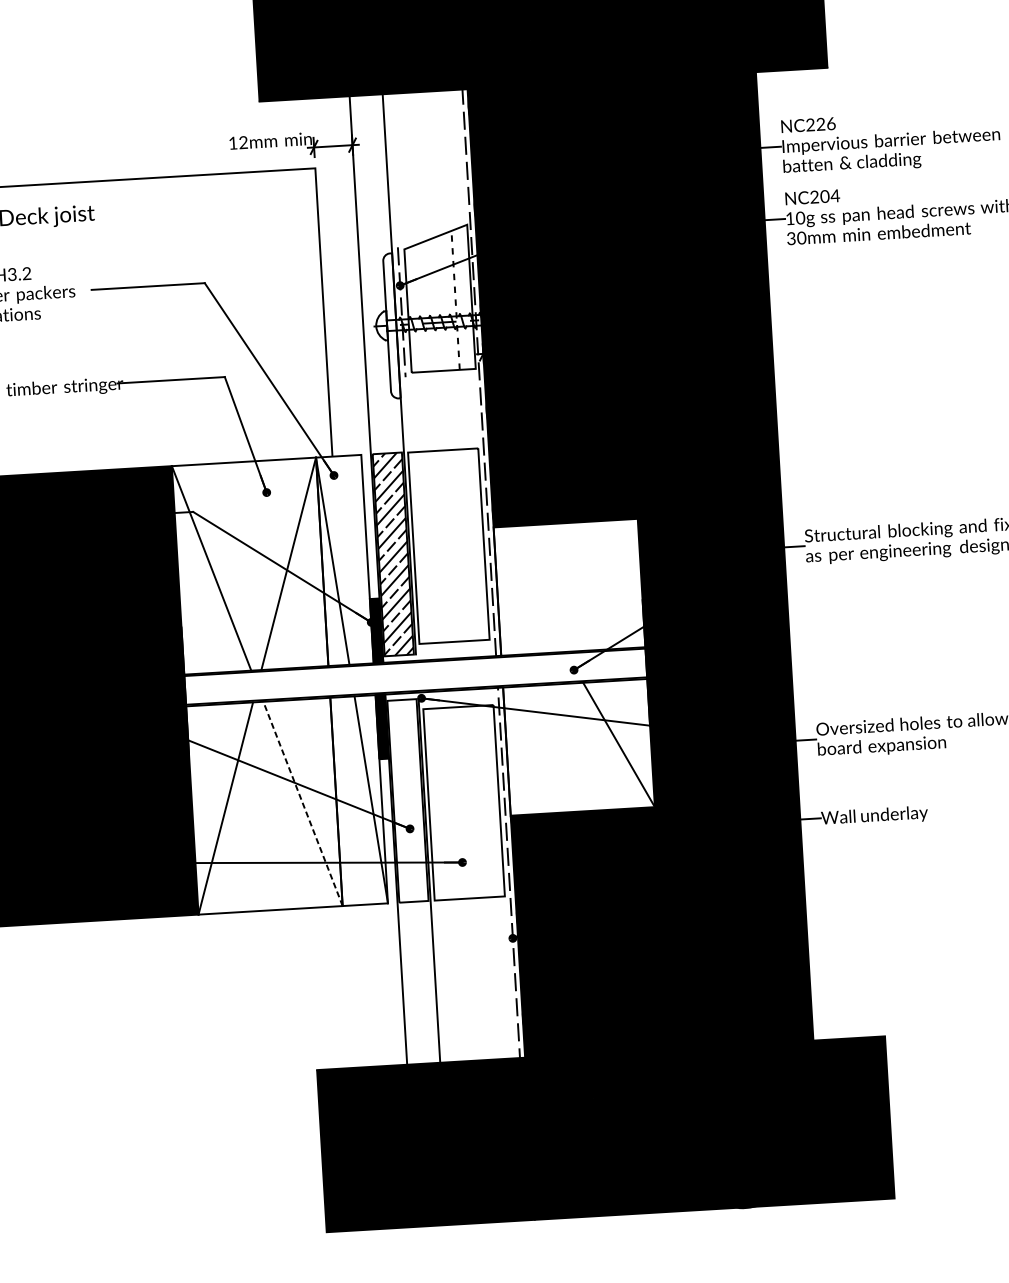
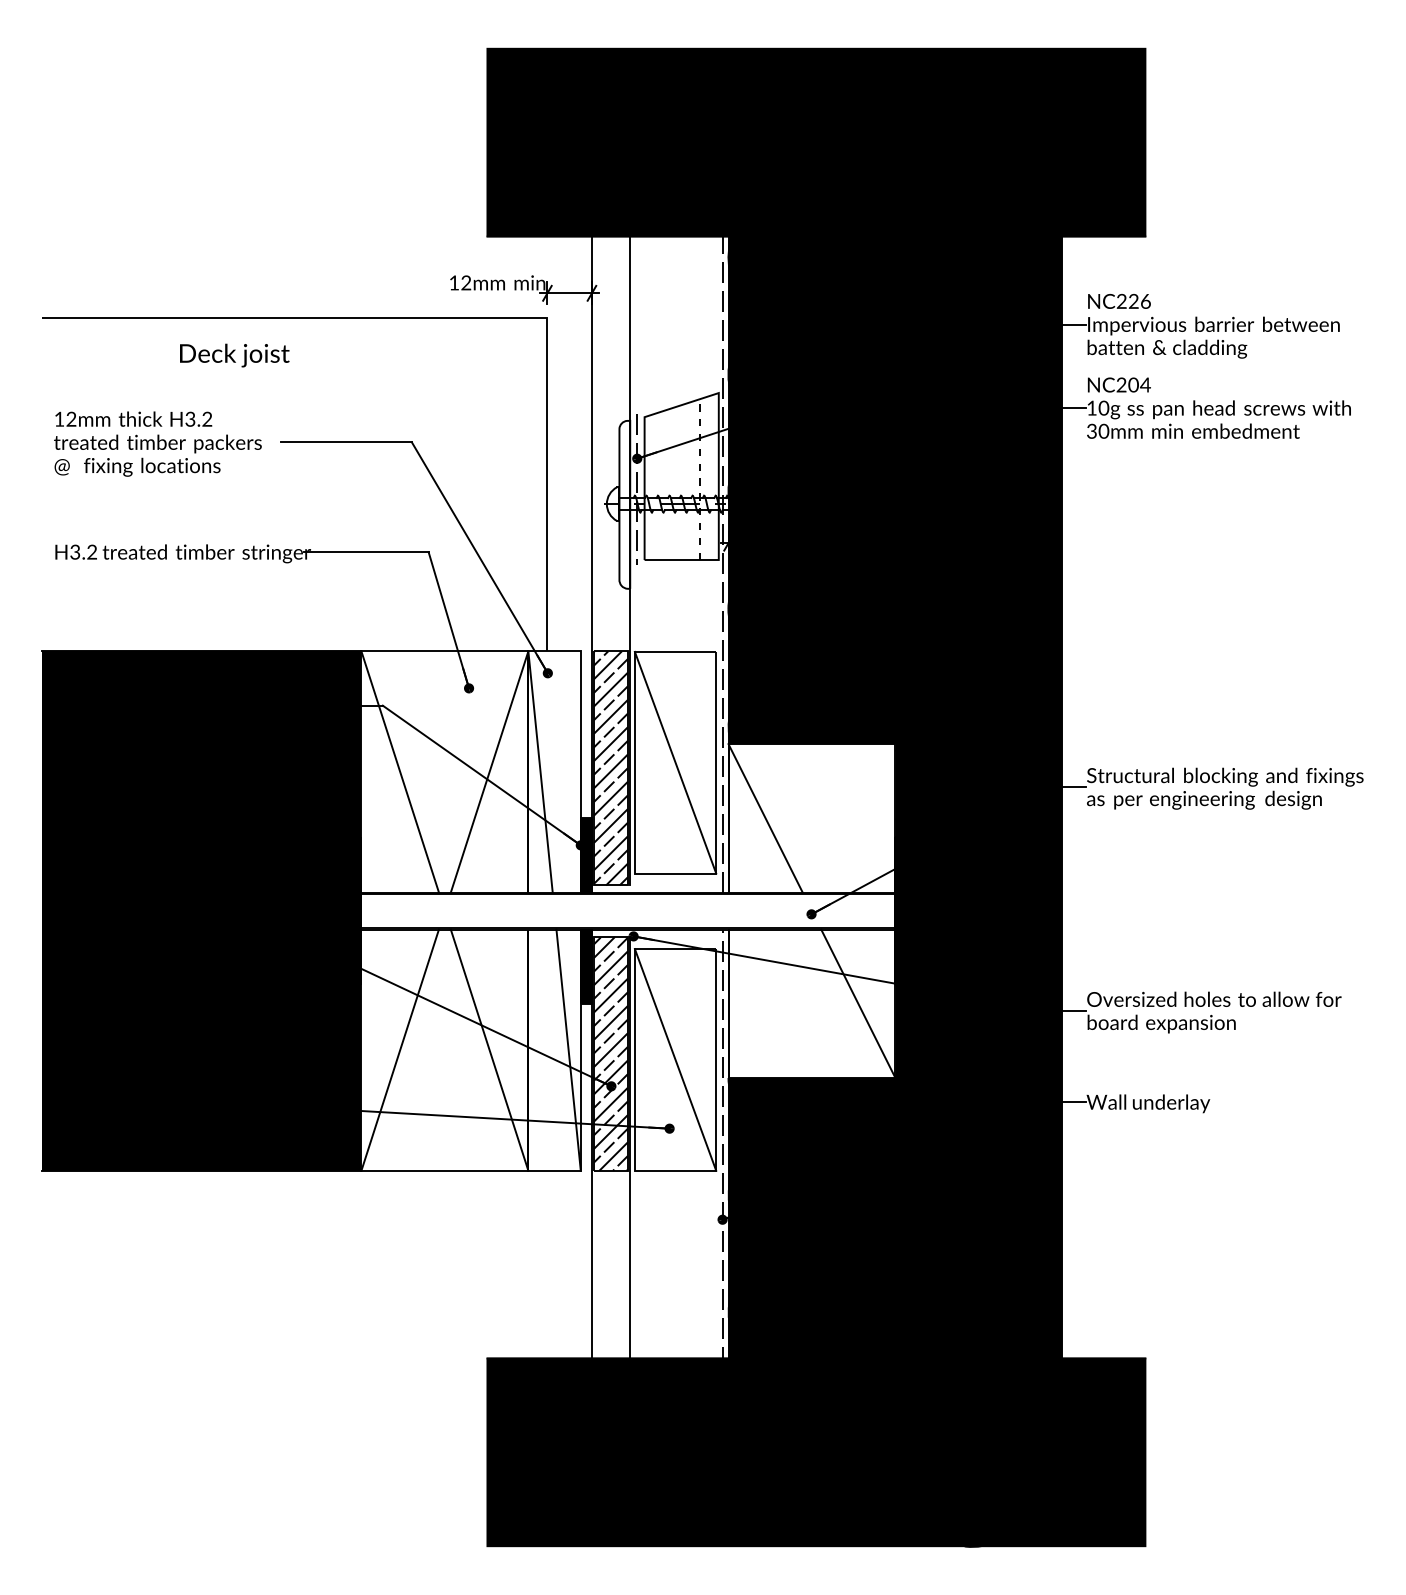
line: (448, 545) -> (675, 762), added
line: (529, 589) -> (765, 818), added
hatch: (407, 800) -> (610, 1053), added
line: (464, 802) -> (675, 1059), added
line: (302, 804) -> (489, 1050), dashed -> solid

